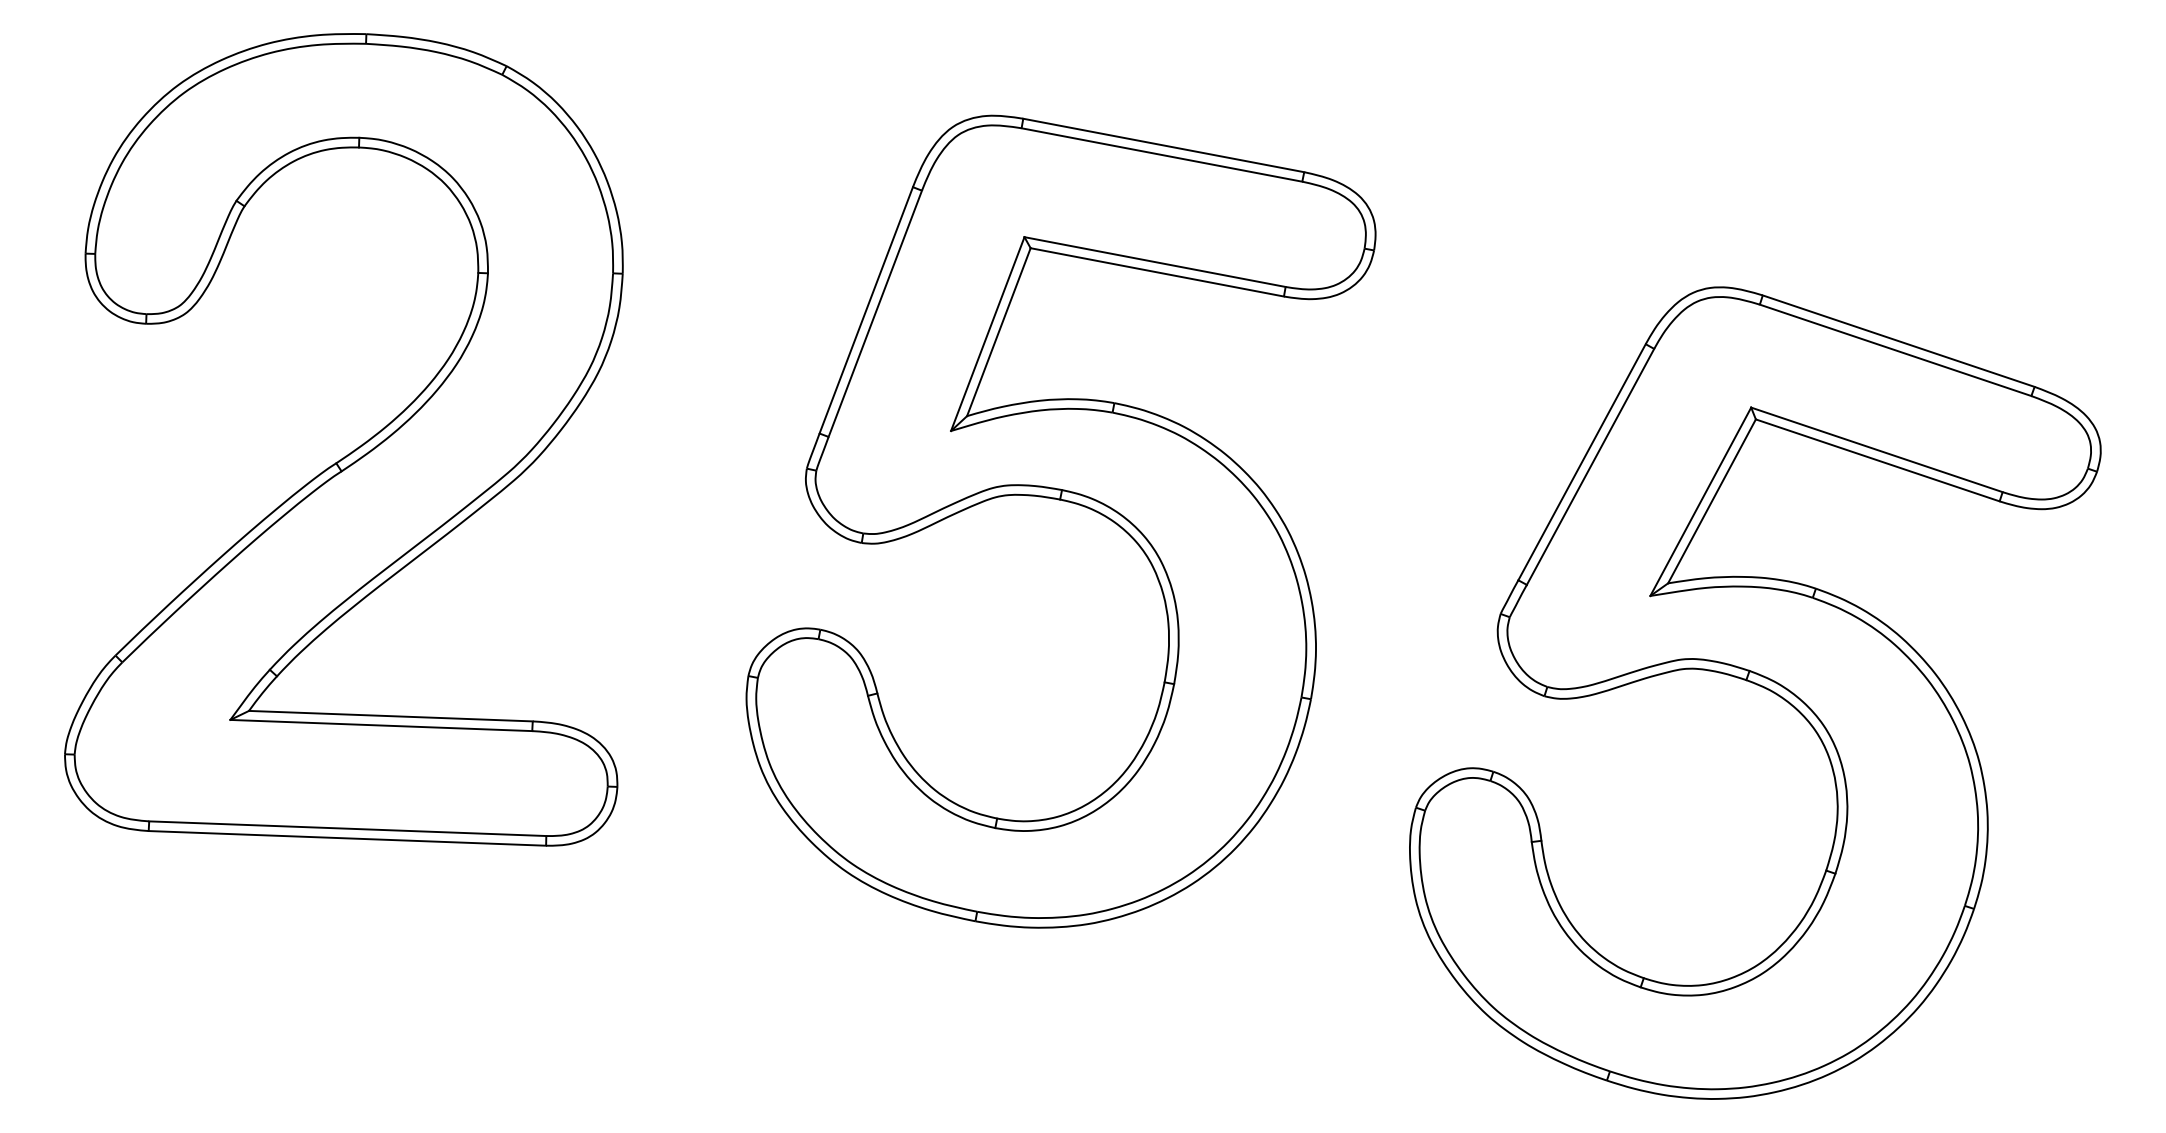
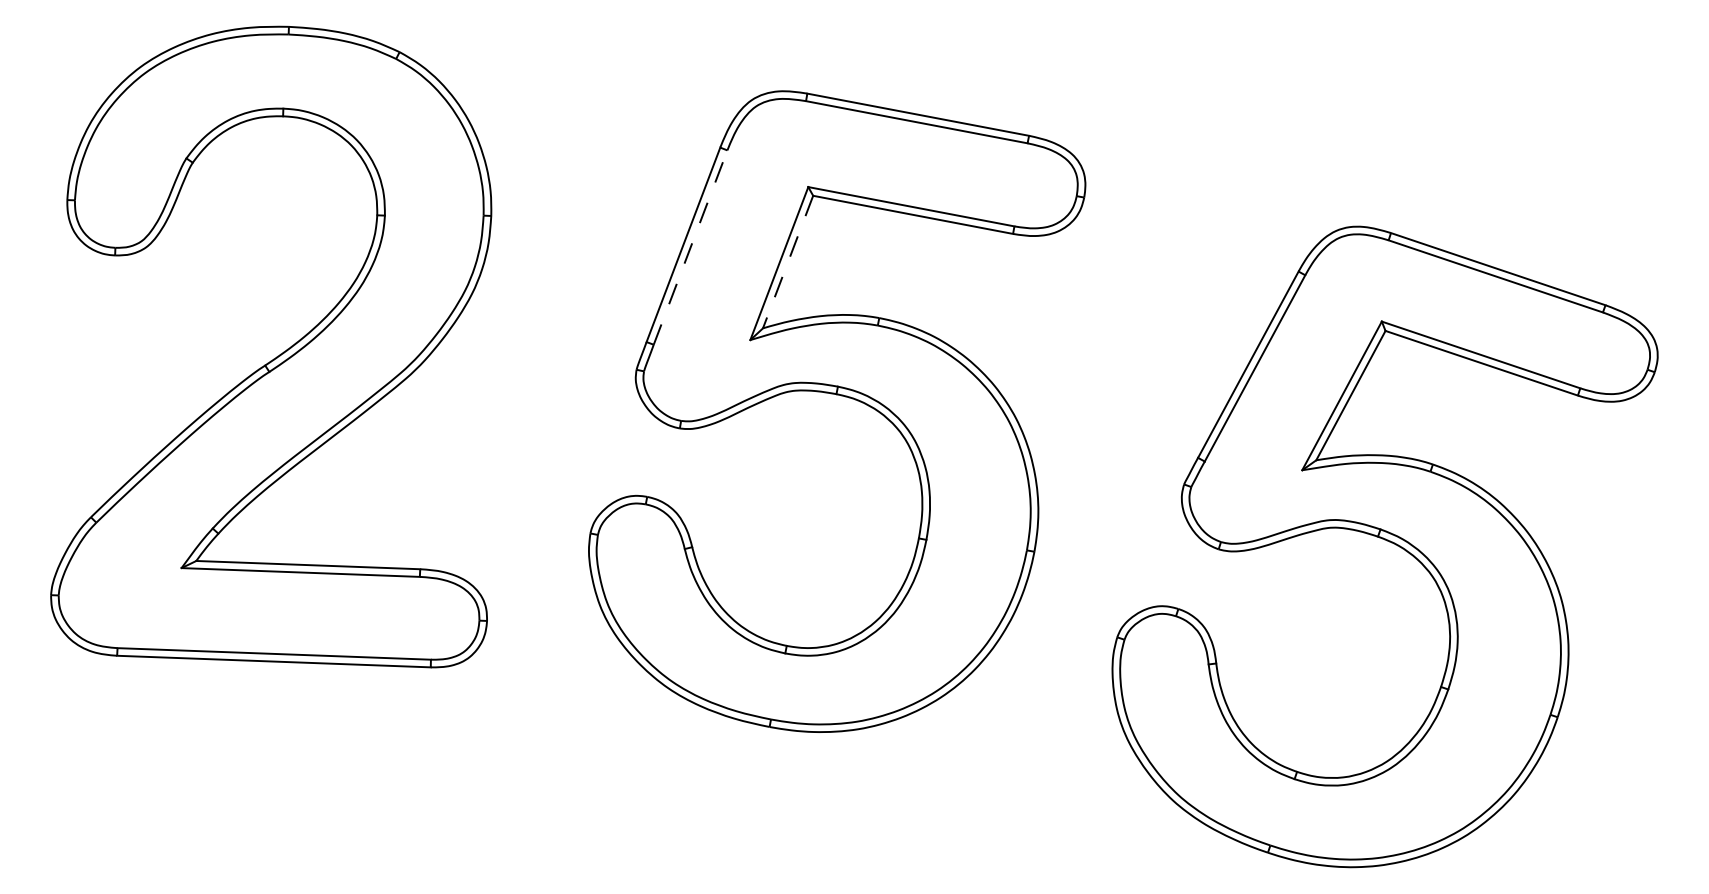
line: (875, 313) -> (690, 247), solid -> dashed
line: (998, 332) -> (787, 262), solid -> dashed

